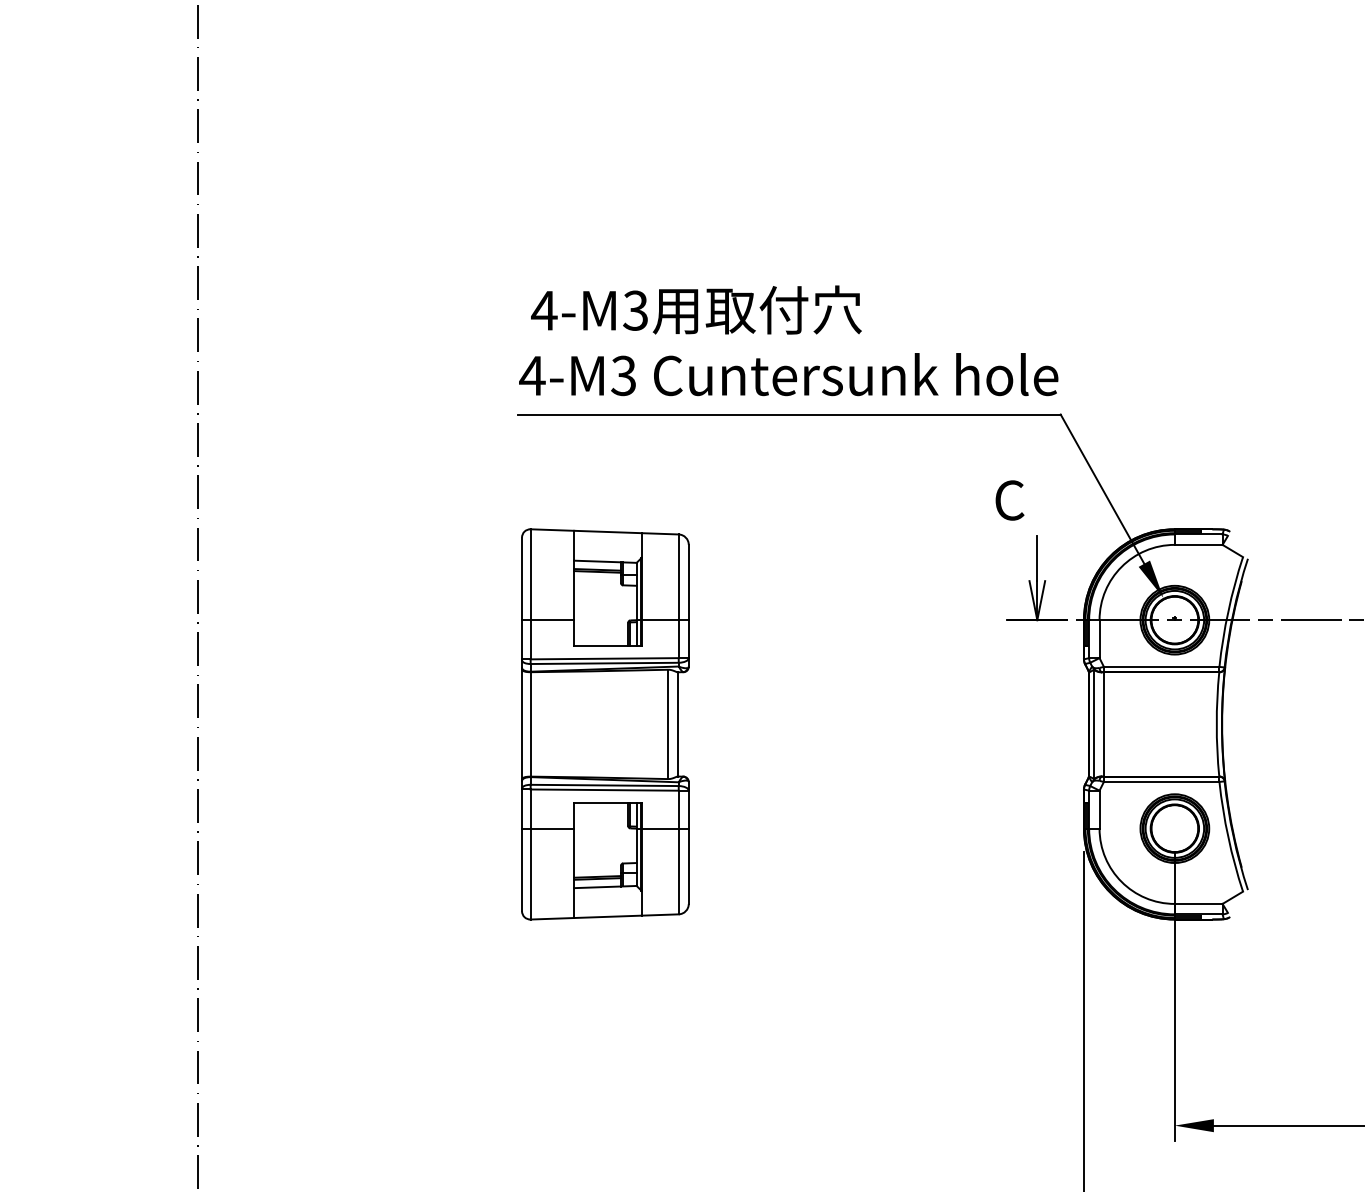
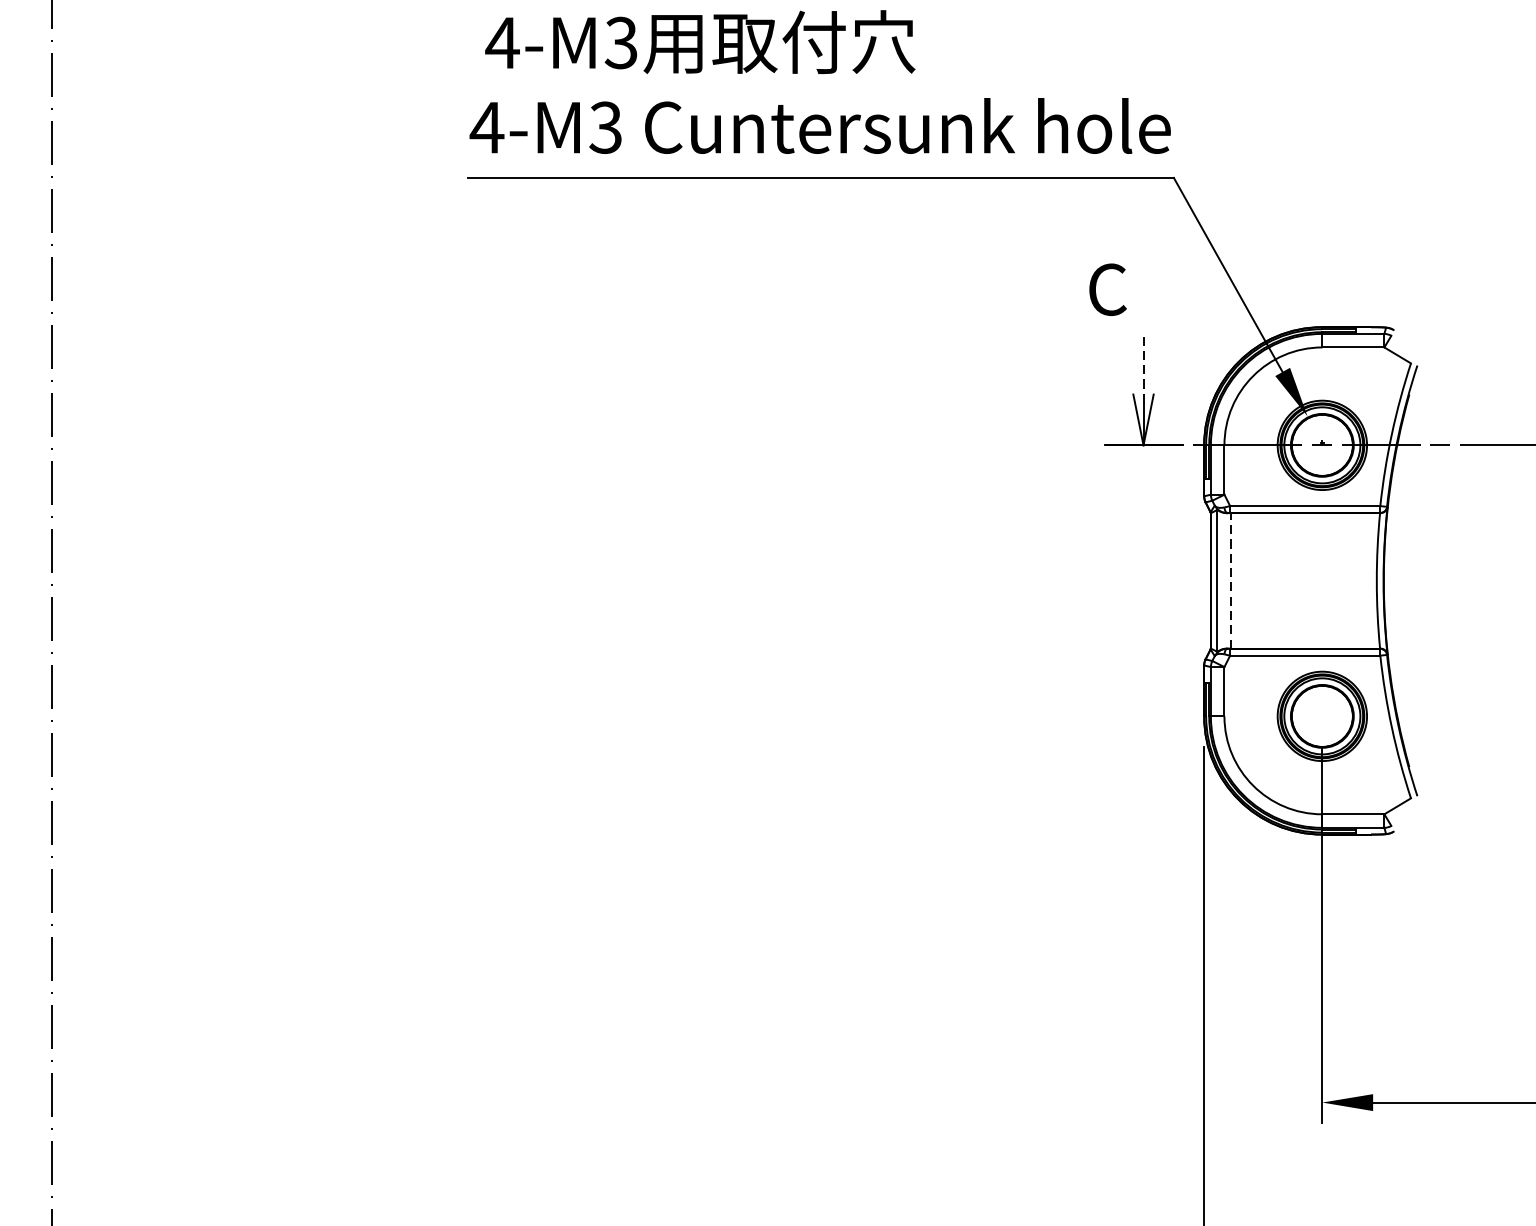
line: (1037, 559) -> (1143, 366), solid -> dashed
line: (1104, 723) -> (1230, 579), solid -> dashed
part: (605, 724) -> (582, 580), removed

